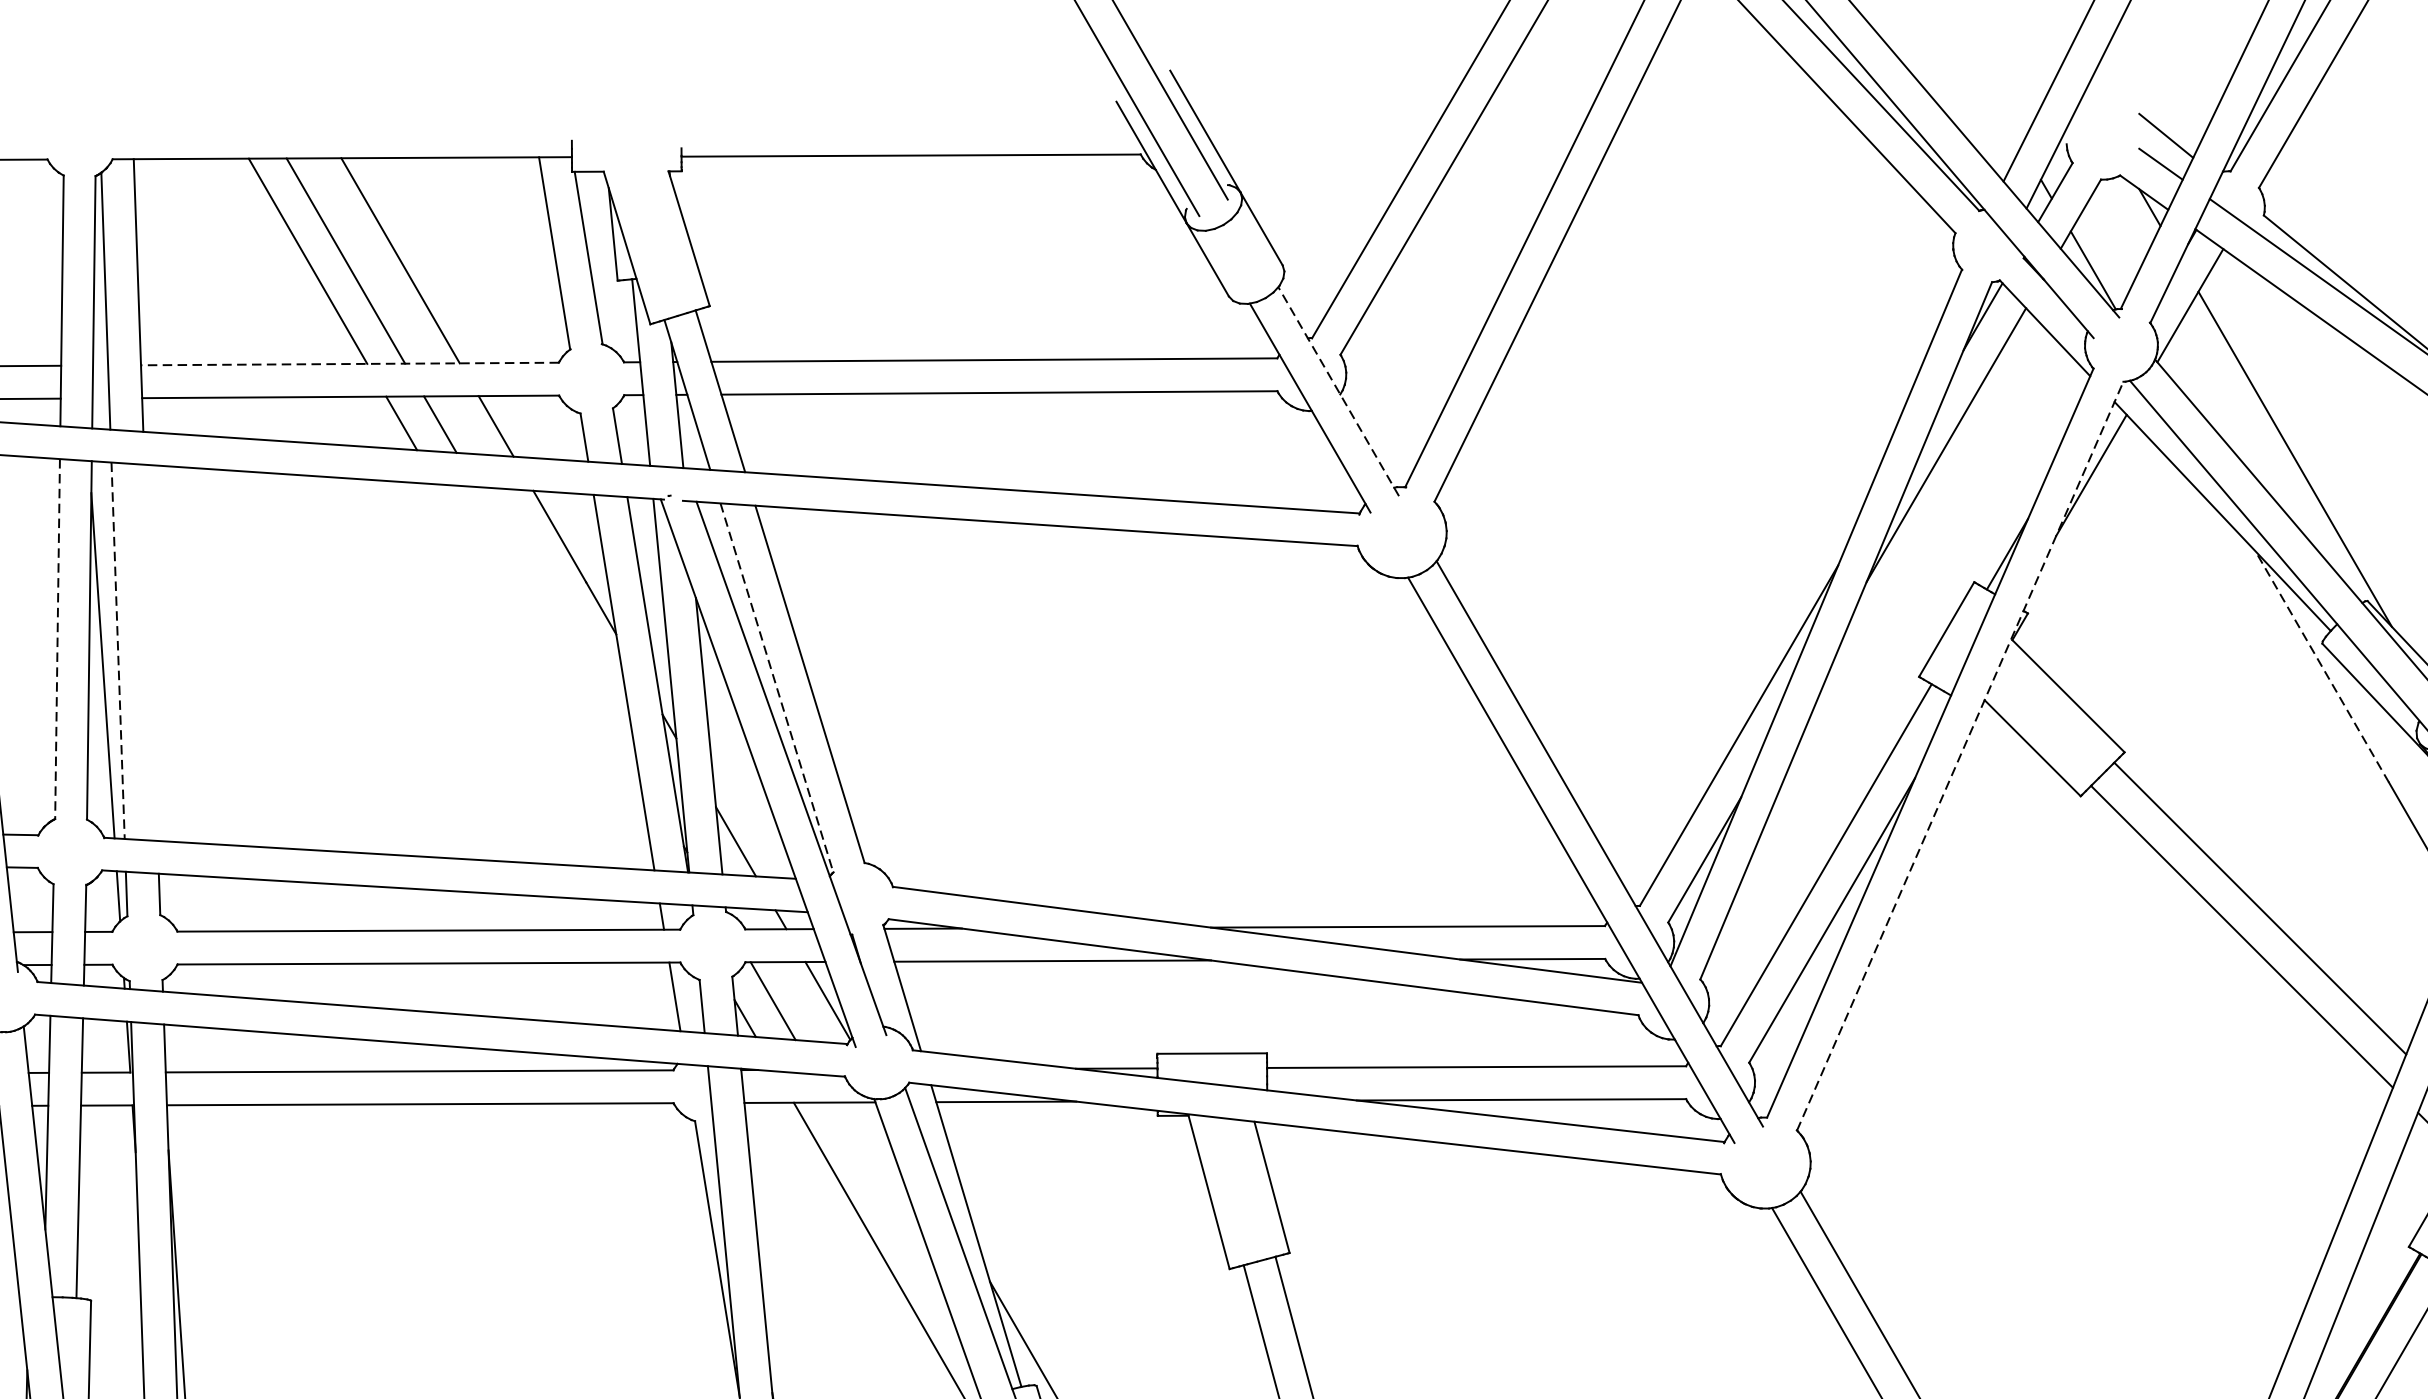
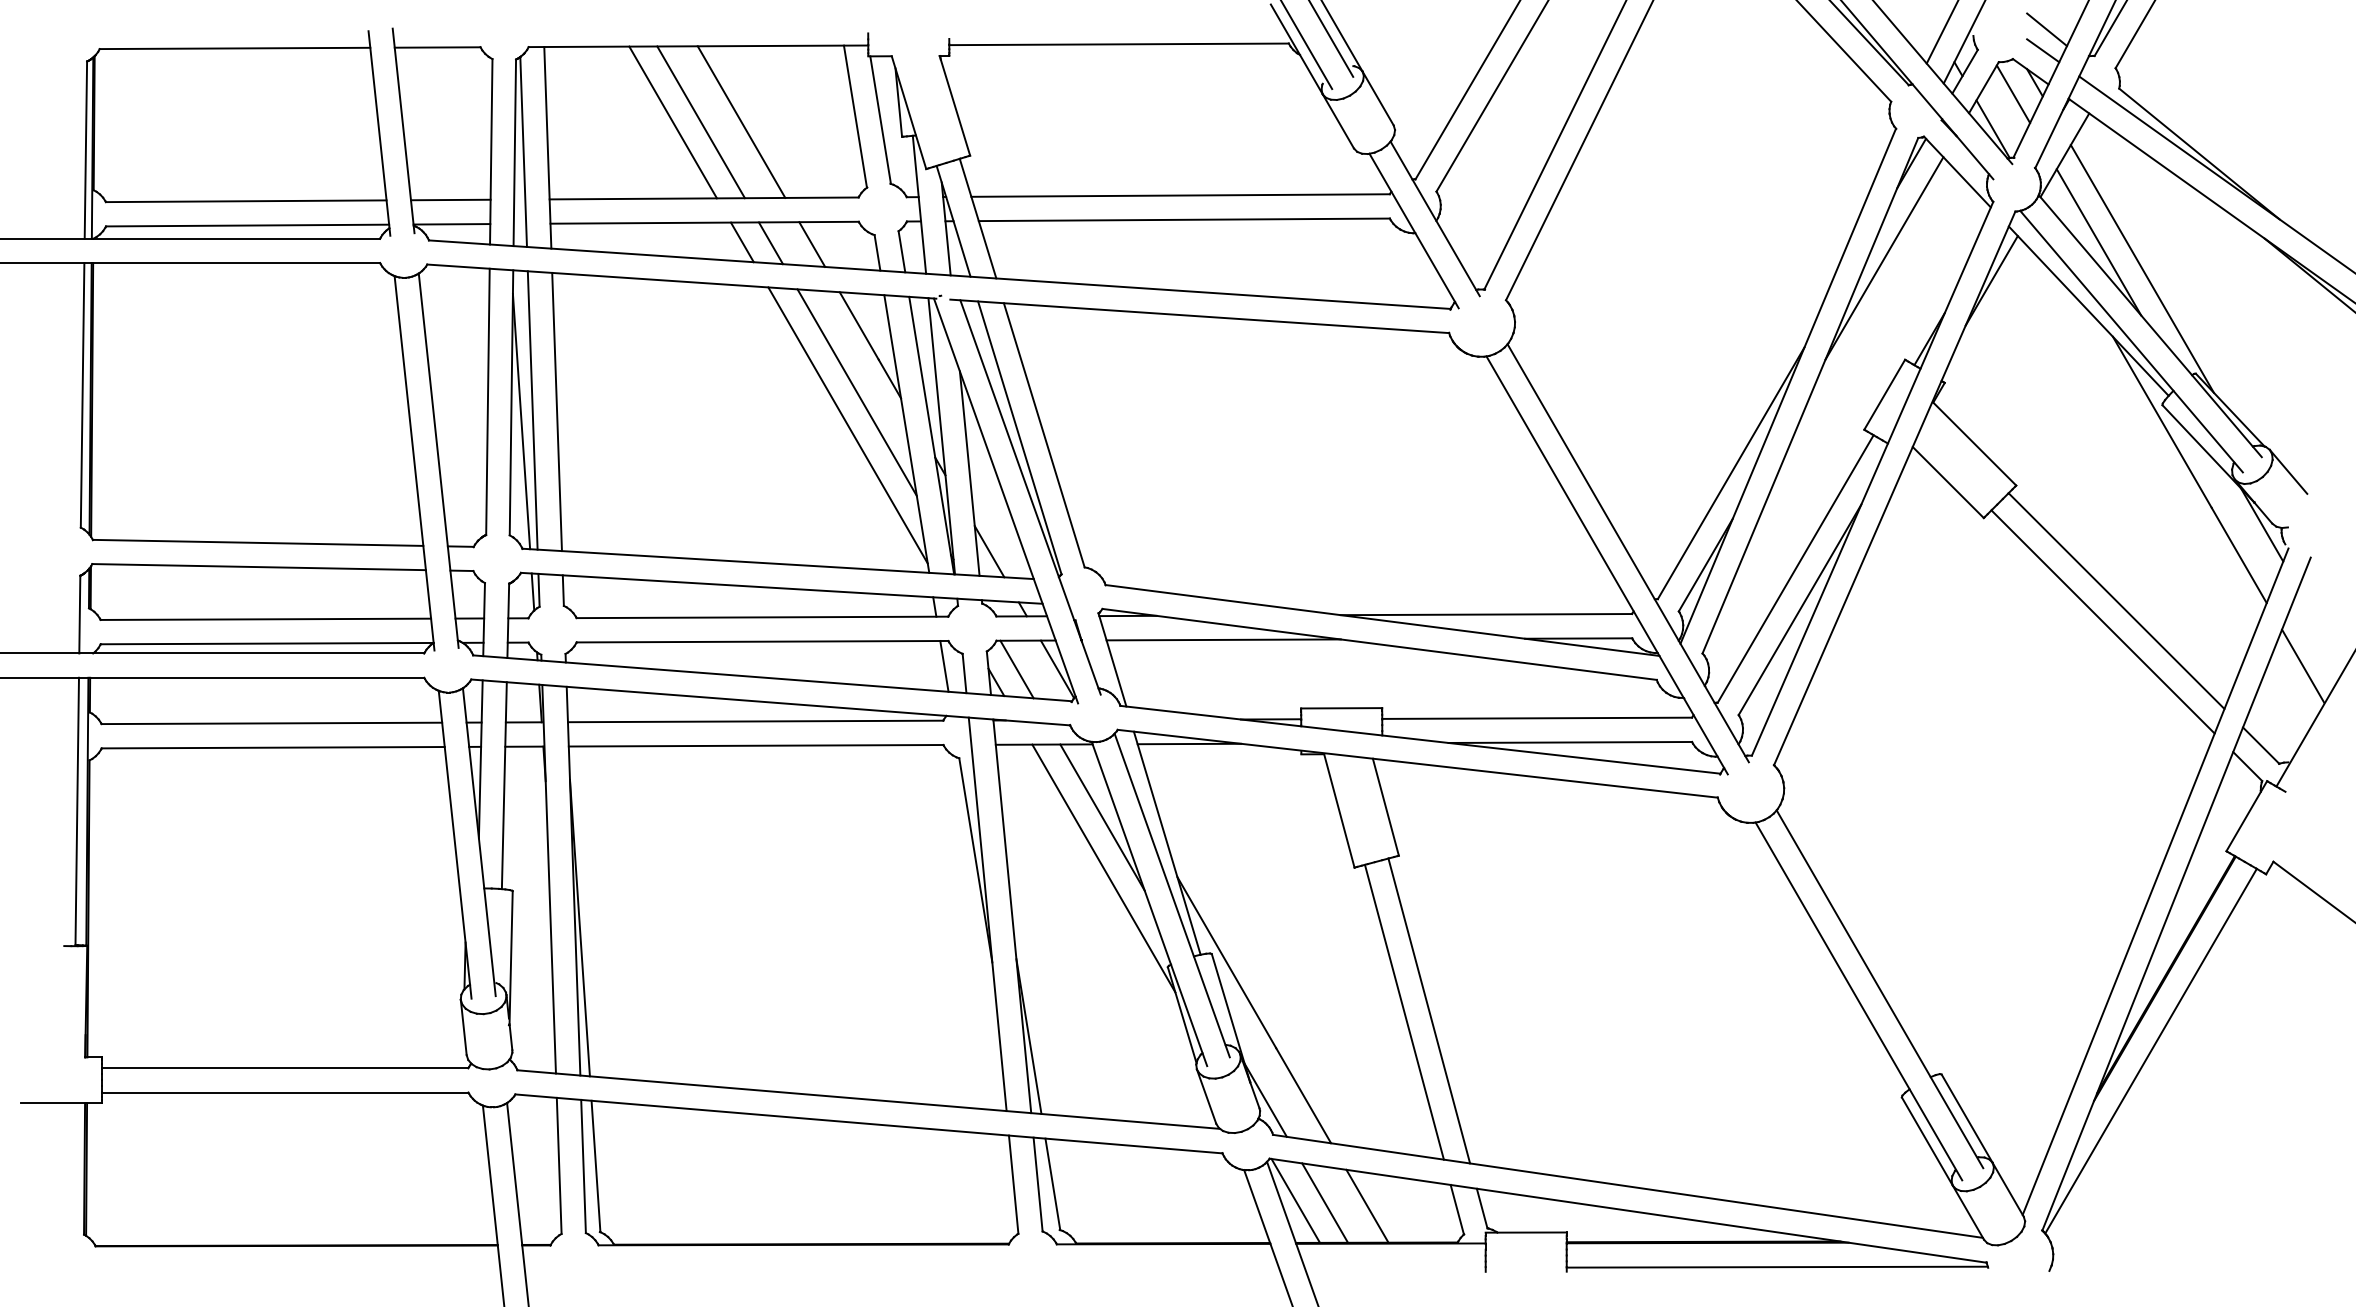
line: (2120, 223) -> (2013, 94), added
line: (350, 364) -> (704, 198), dashed -> solid
line: (1337, 391) -> (1434, 218), dashed -> solid
line: (2235, 423) -> (2098, 242), added
line: (556, 626) -> (856, 392), added
line: (56, 639) -> (487, 402), dashed -> solid
line: (117, 650) -> (532, 410), dashed -> solid
line: (150, 652) -> (556, 411), added
line: (2322, 667) -> (2162, 422), dashed -> solid
line: (543, 671) -> (847, 425), added
line: (776, 687) -> (1019, 437), dashed -> solid
line: (1959, 756) -> (1894, 488), dashed -> solid
line: (888, 1201) -> (1102, 817), added

